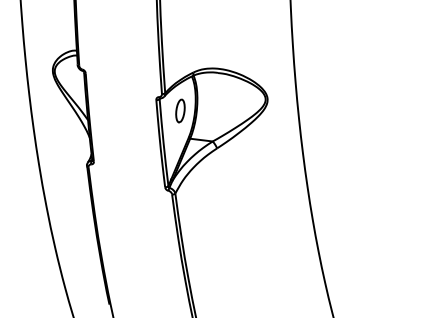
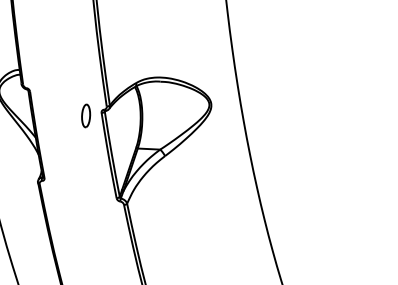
part: (180, 110) -> (86, 115), moved

